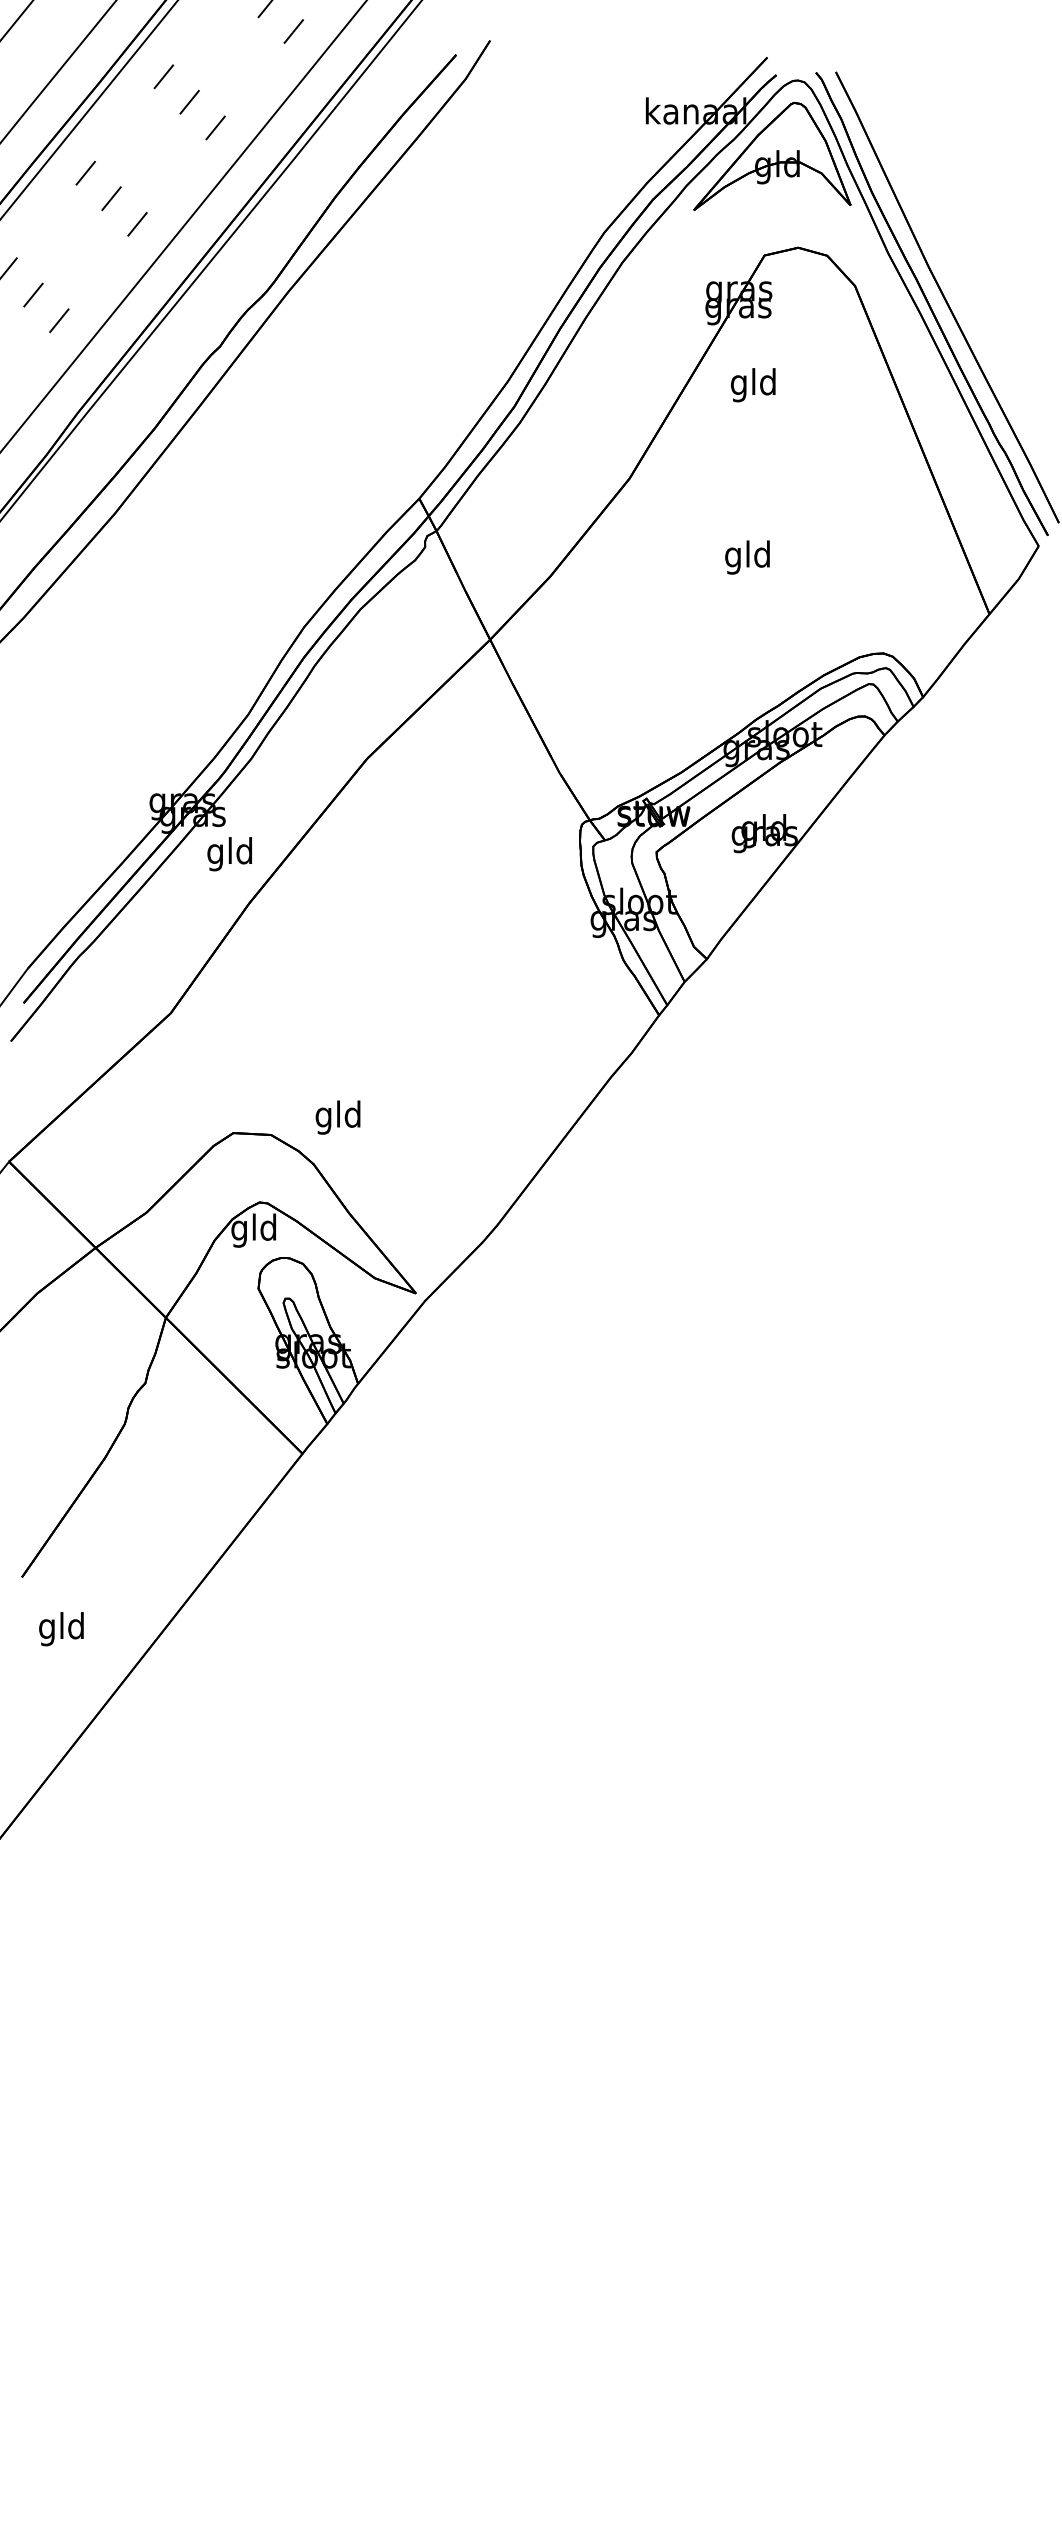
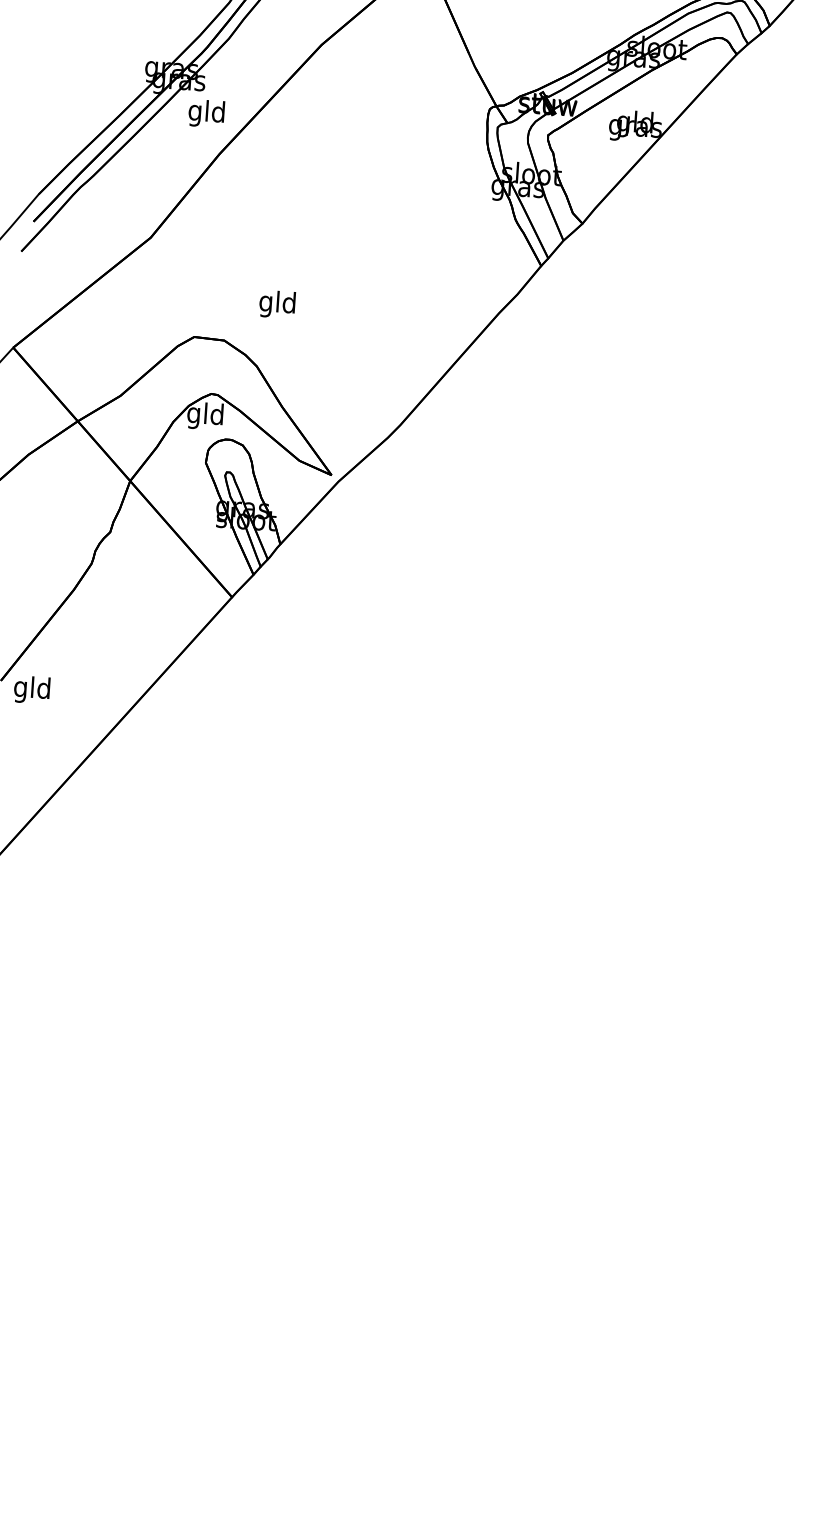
text: (337, 1117) -> (276, 304), moved
text: (61, 1629) -> (32, 690), moved

